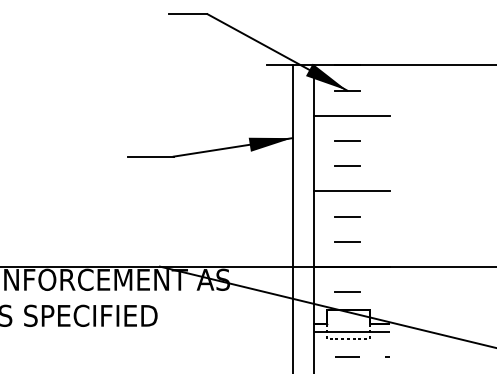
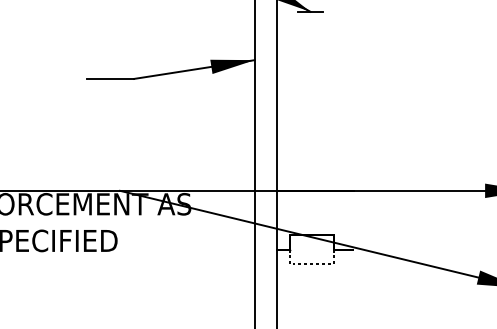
line: (351, 115) -> (314, 37), removed
line: (346, 141) -> (309, 63), removed
line: (346, 166) -> (309, 88), removed
line: (351, 191) -> (314, 114), removed
line: (346, 216) -> (309, 139), removed
line: (347, 241) -> (310, 165), removed
line: (346, 292) -> (309, 217), removed
hatch: (351, 344) -> (314, 270), removed

